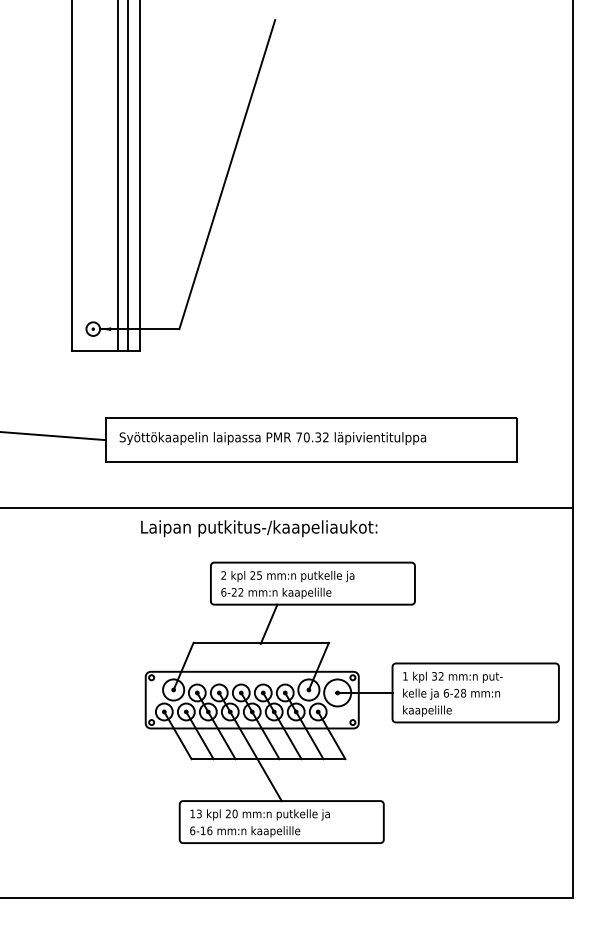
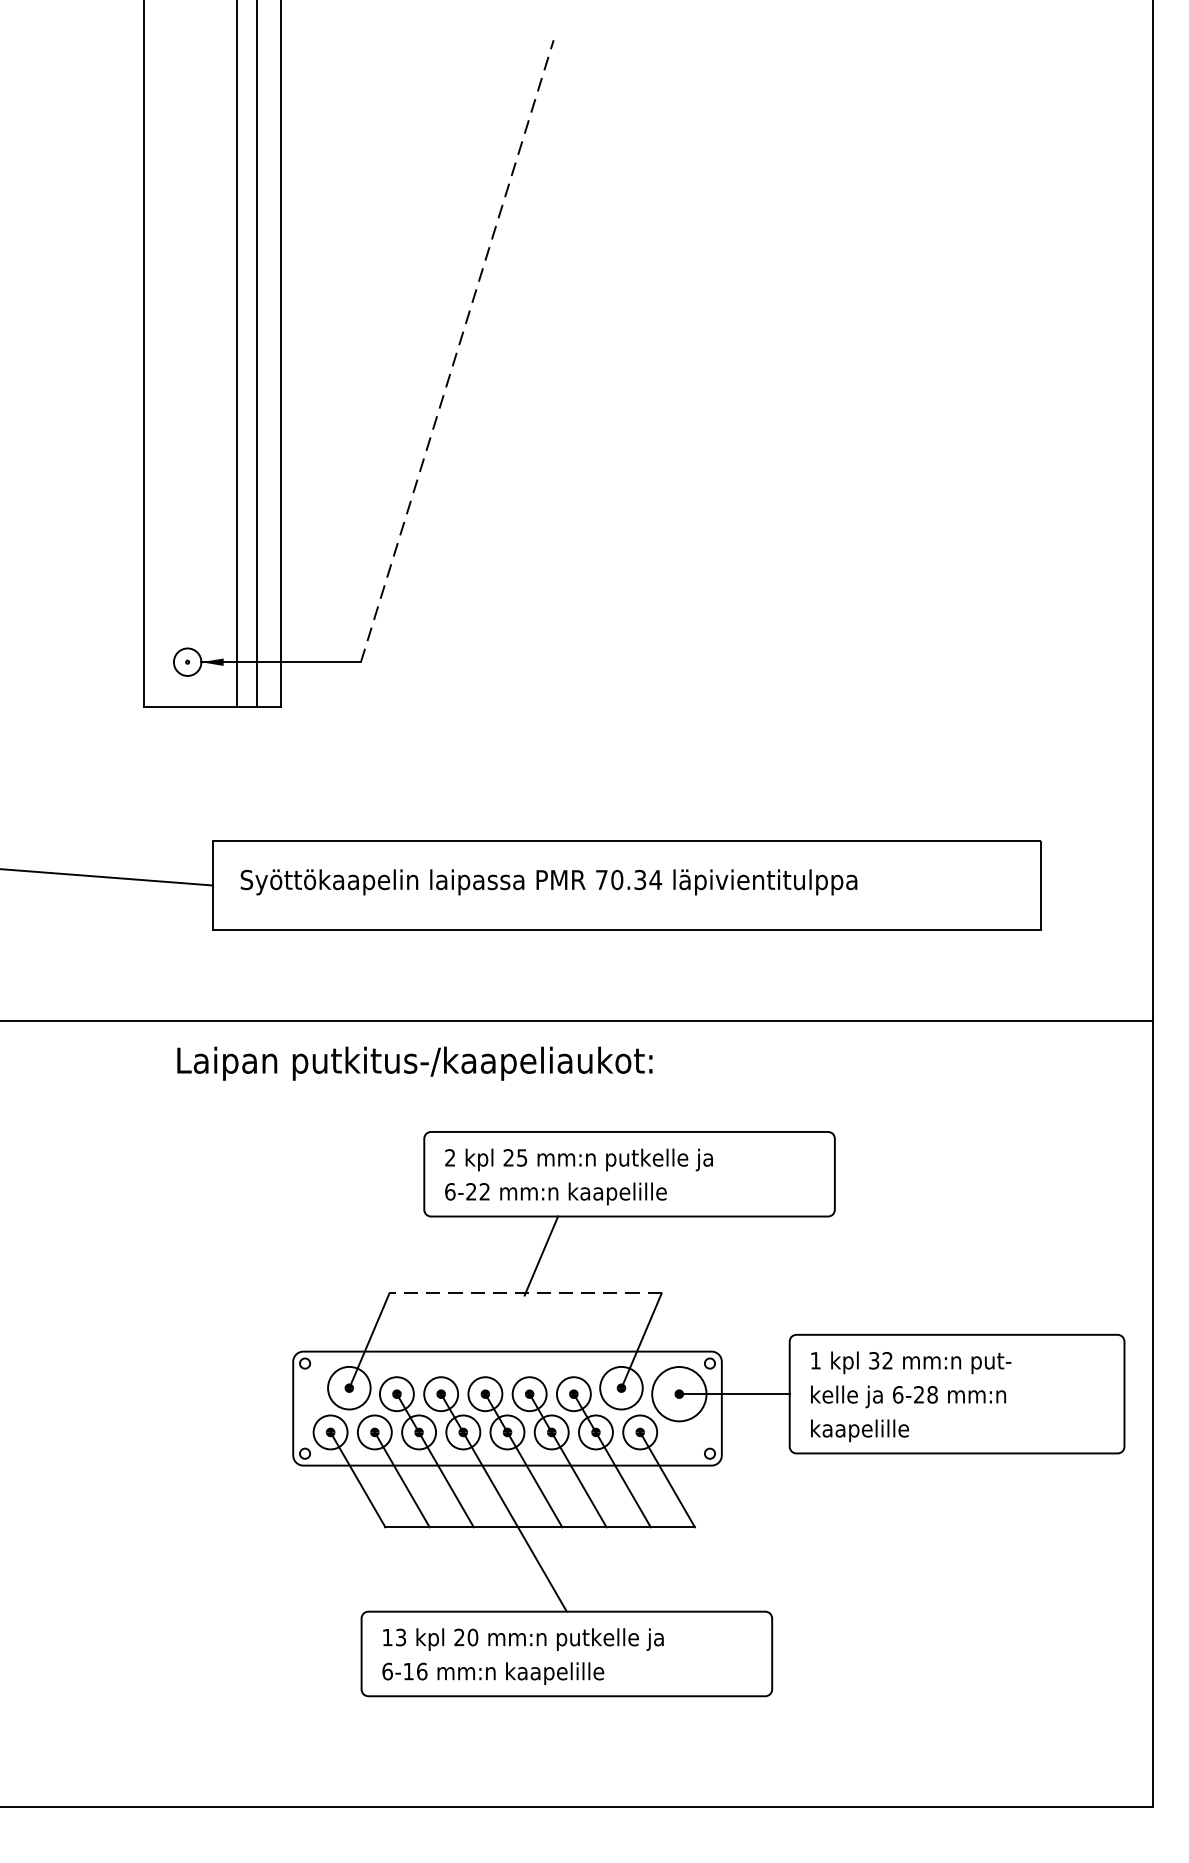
line: (227, 174) -> (457, 351), solid -> dashed
text: (325, 437) -> (654, 880), 70.32 -> 70.34
text: (259, 528) -> (415, 1063), moved
line: (261, 642) -> (526, 1292), solid -> dashed

